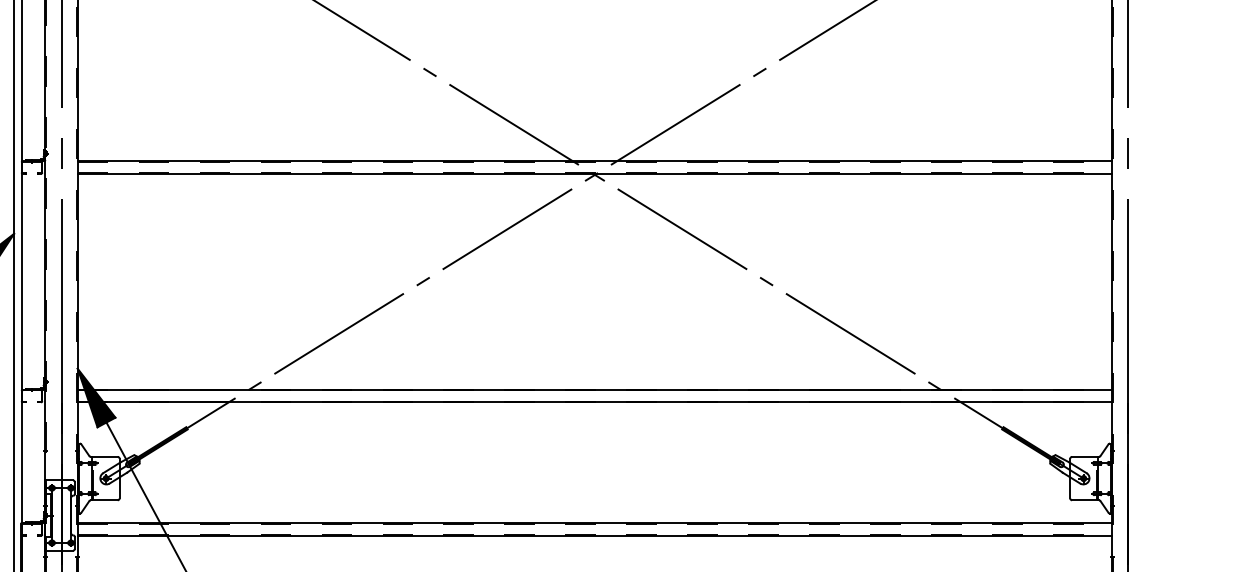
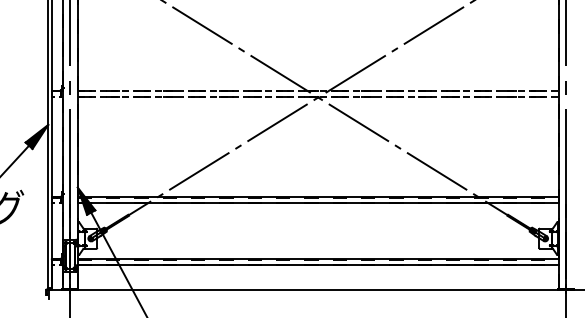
line: (595, 161) -> (318, 91), solid -> dashed
line: (595, 174) -> (318, 97), solid -> dashed

